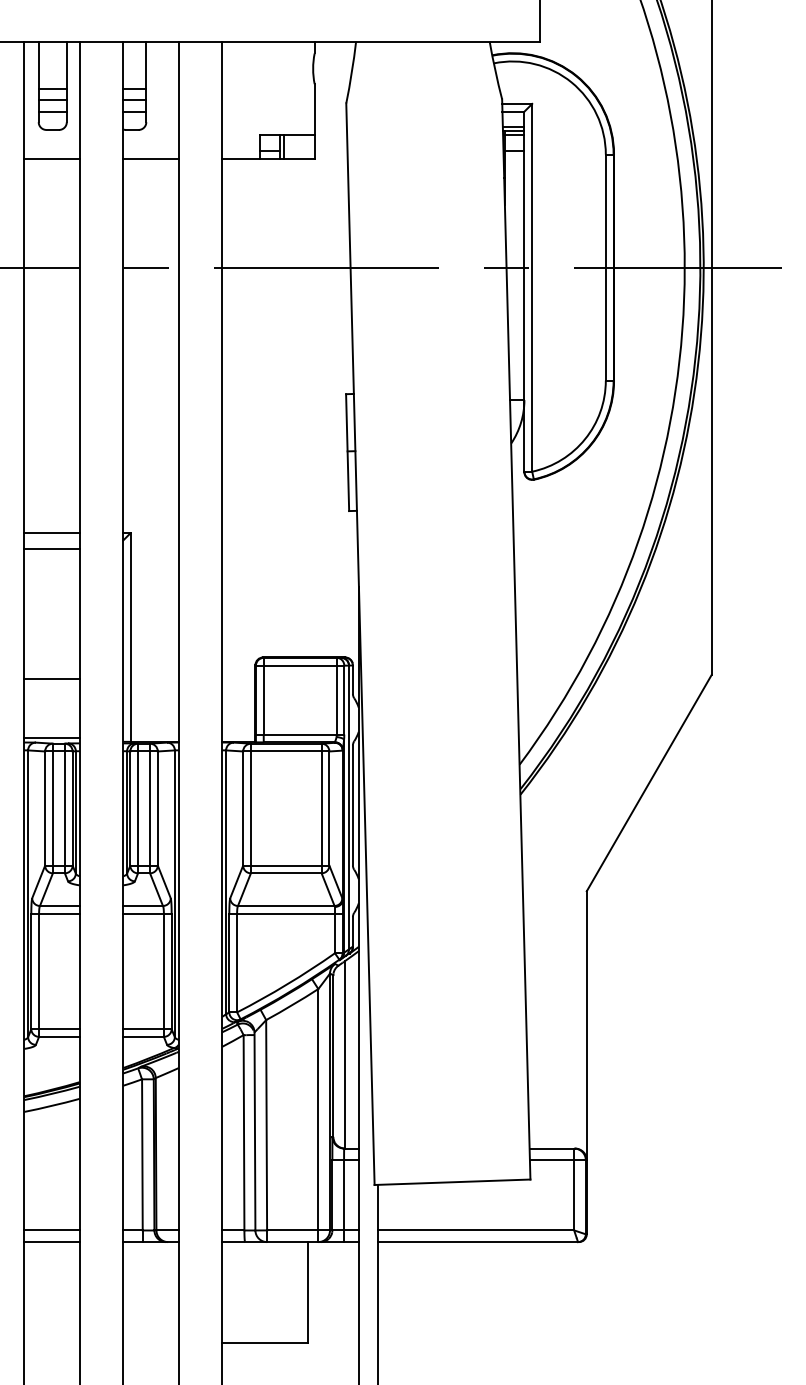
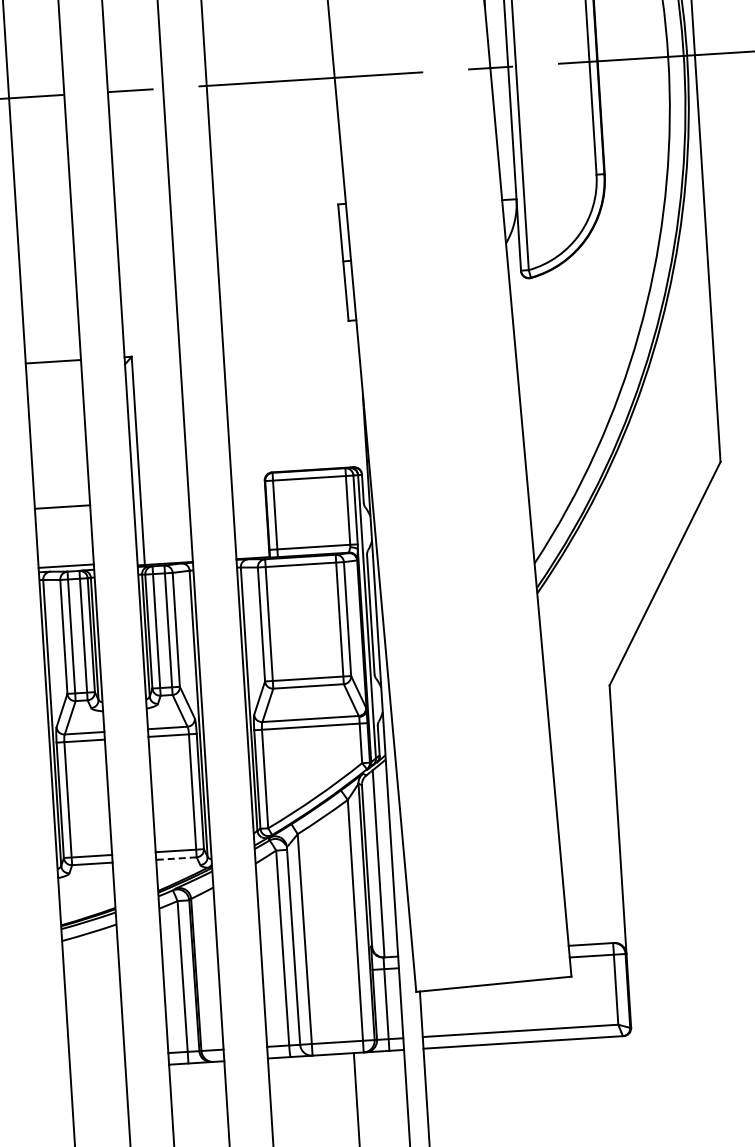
line: (51, 548) -> (53, 376), removed
line: (143, 1036) -> (176, 858), solid -> dashed
line: (51, 1230) -> (96, 1057), removed
line: (51, 1242) -> (97, 1069), removed

